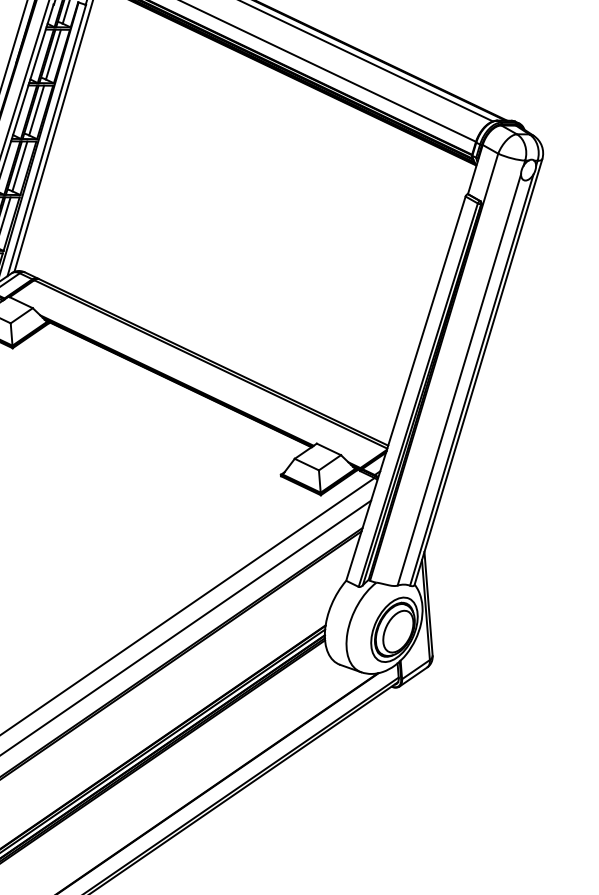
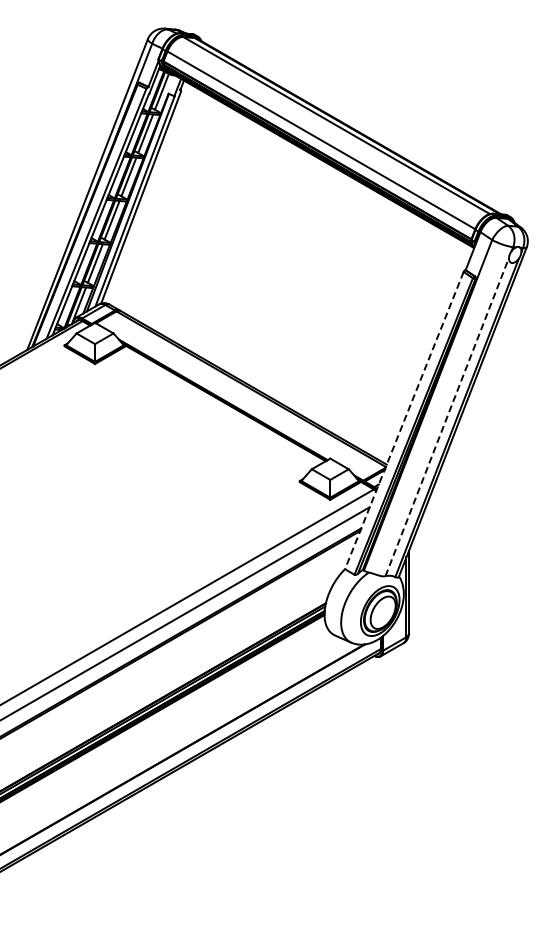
line: (459, 380) -> (447, 417), solid -> dashed
line: (406, 389) -> (404, 421), solid -> dashed

